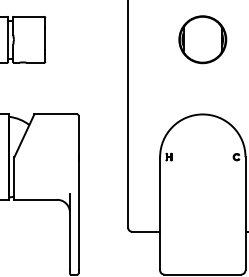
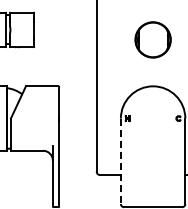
part: (201, 39) -> (152, 39), moved
line: (159, 214) -> (120, 161), solid -> dashed

